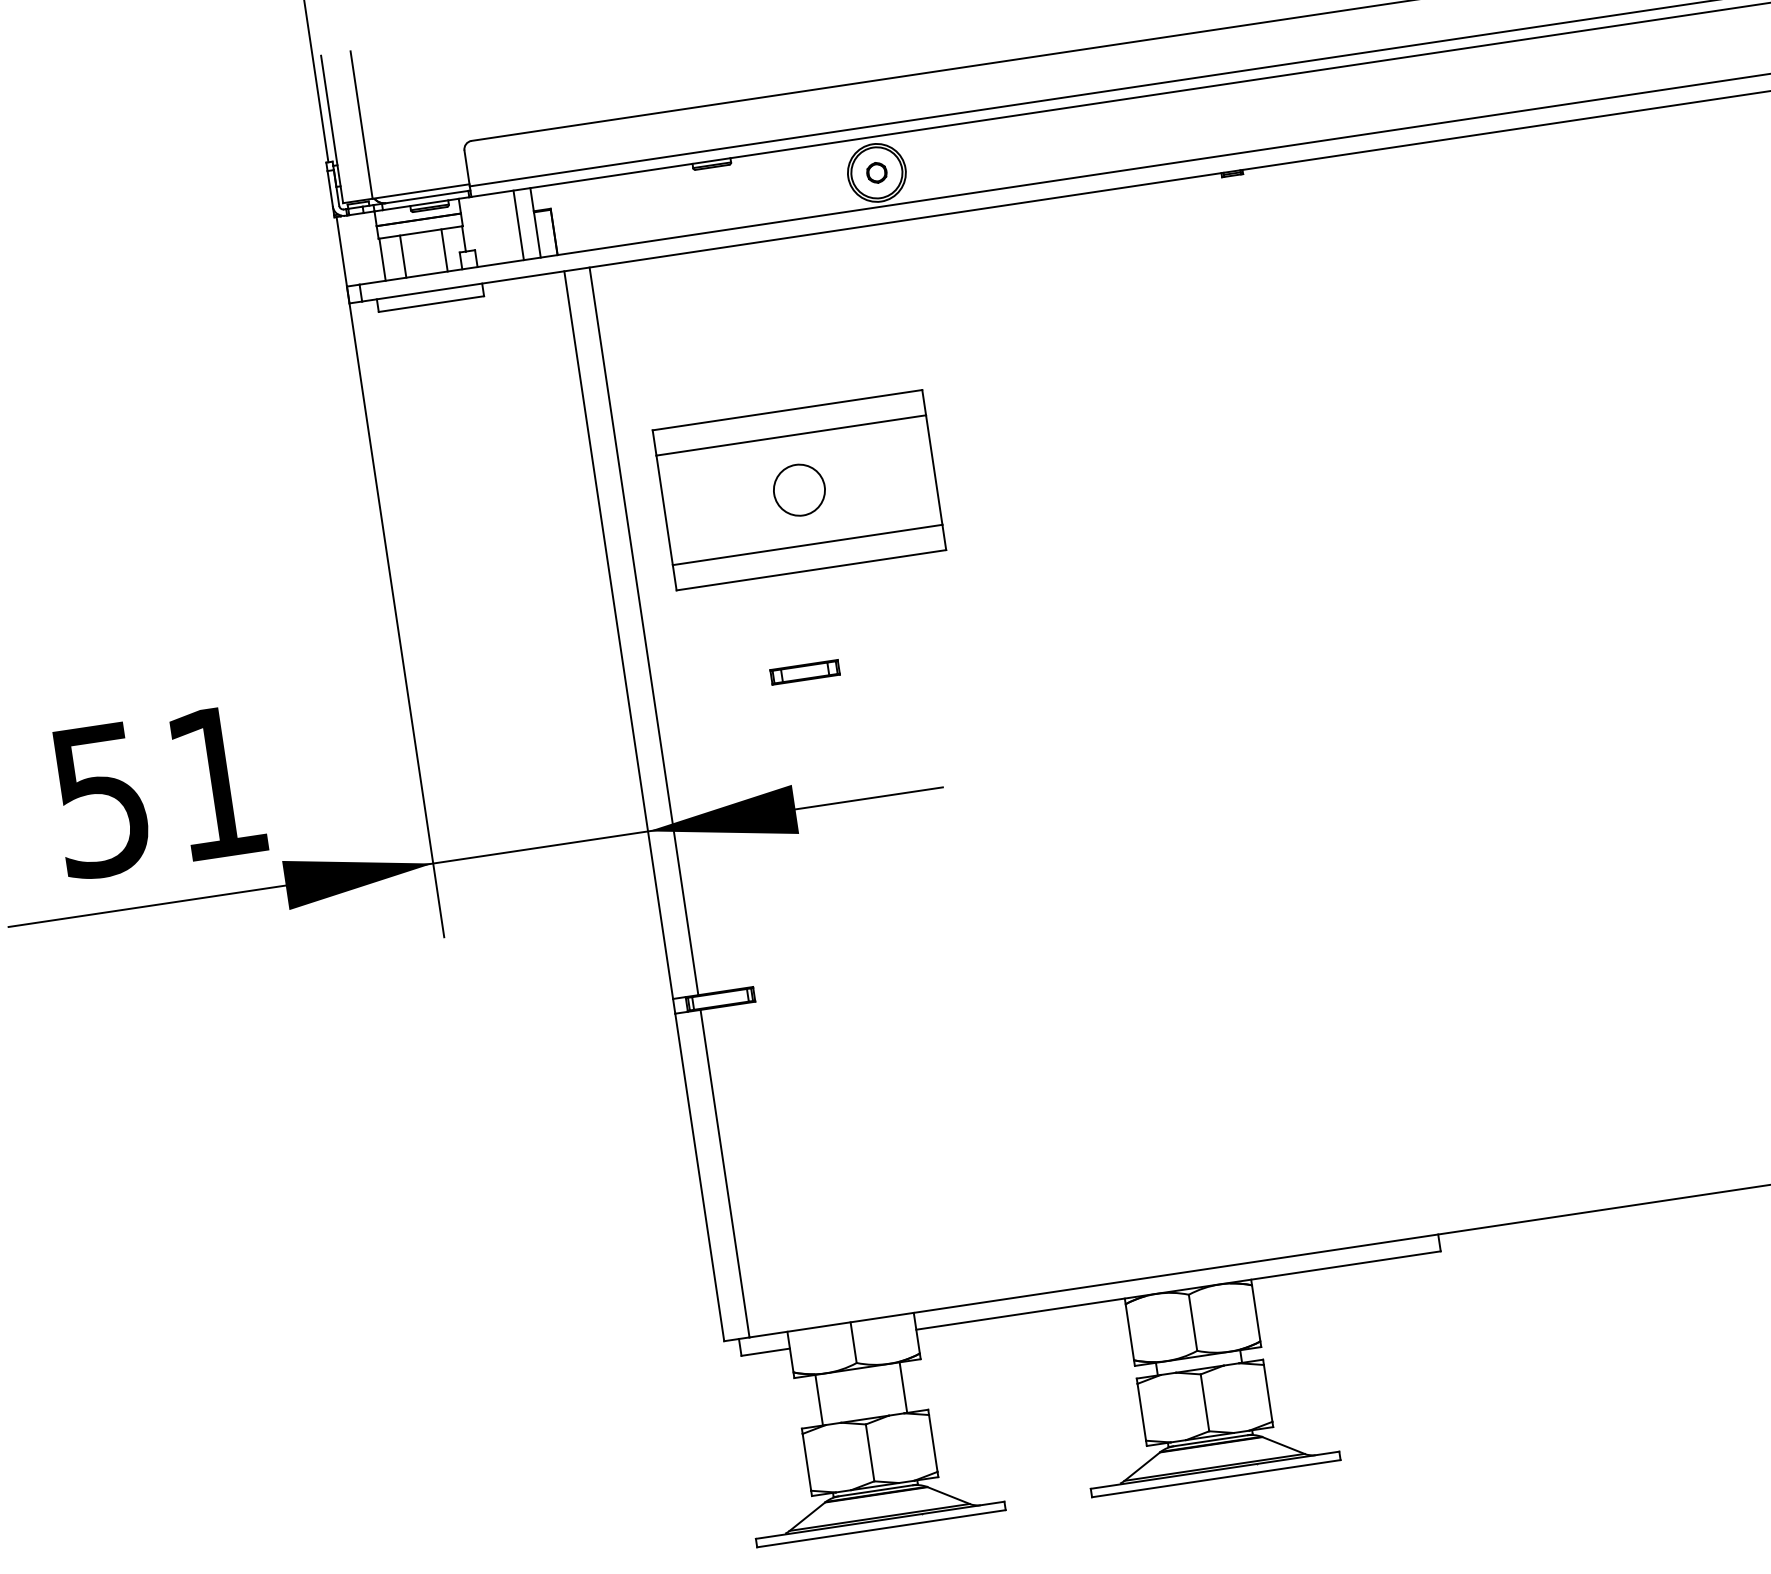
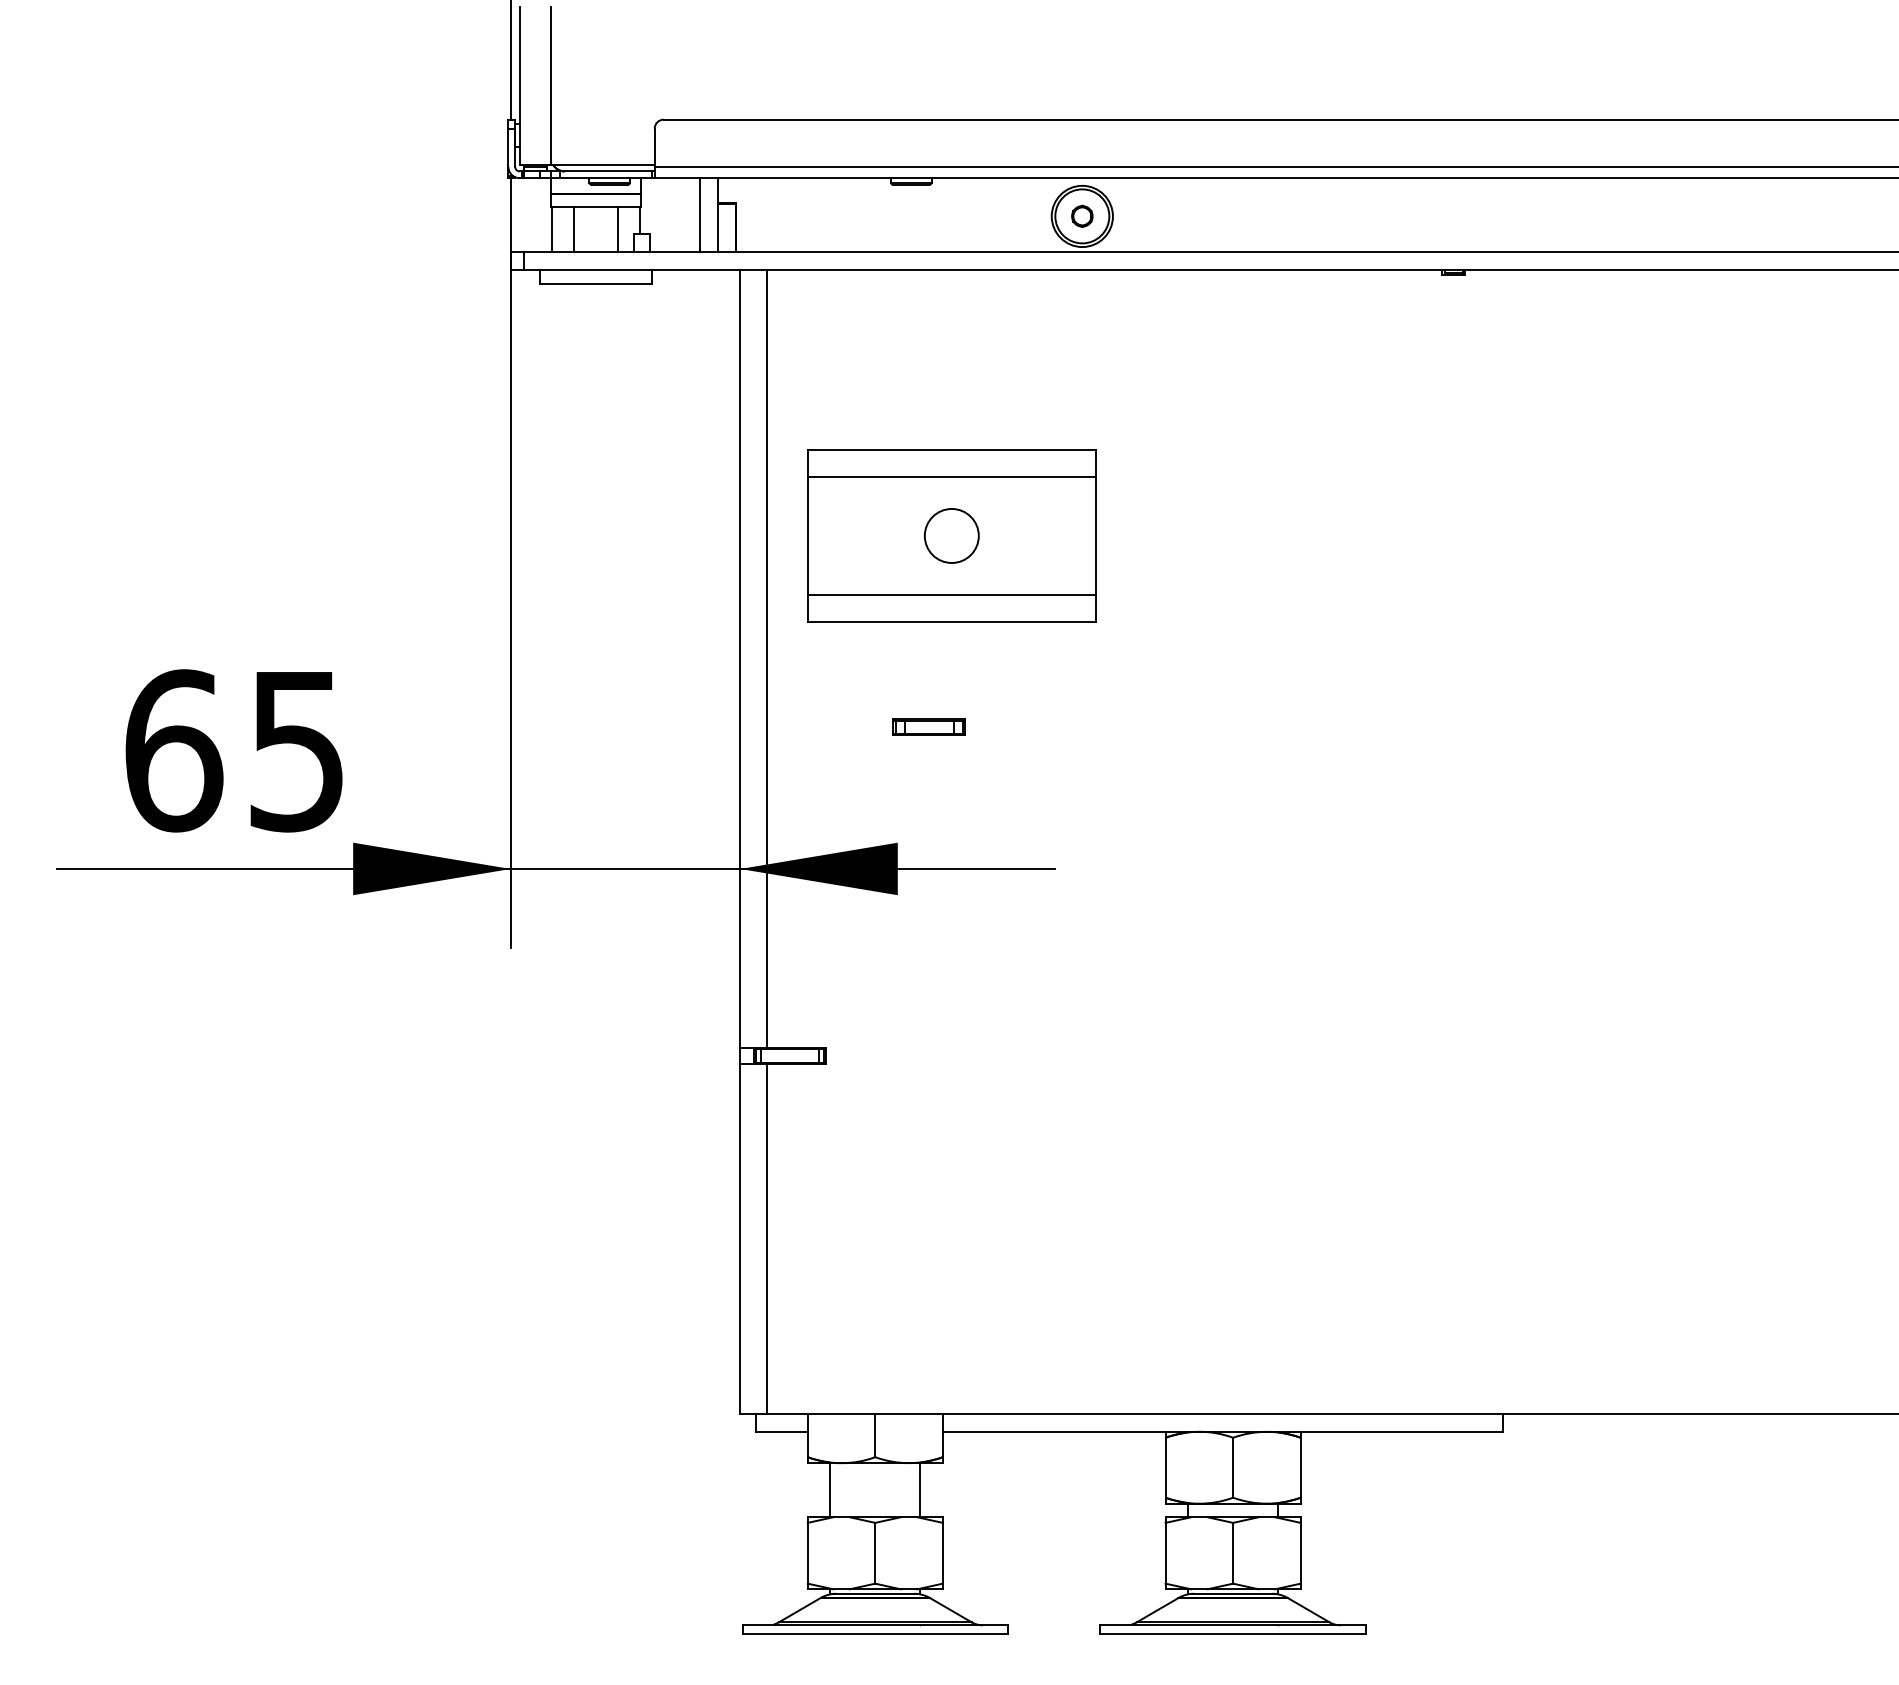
text: (157, 791) -> (233, 750), 51 -> 65

